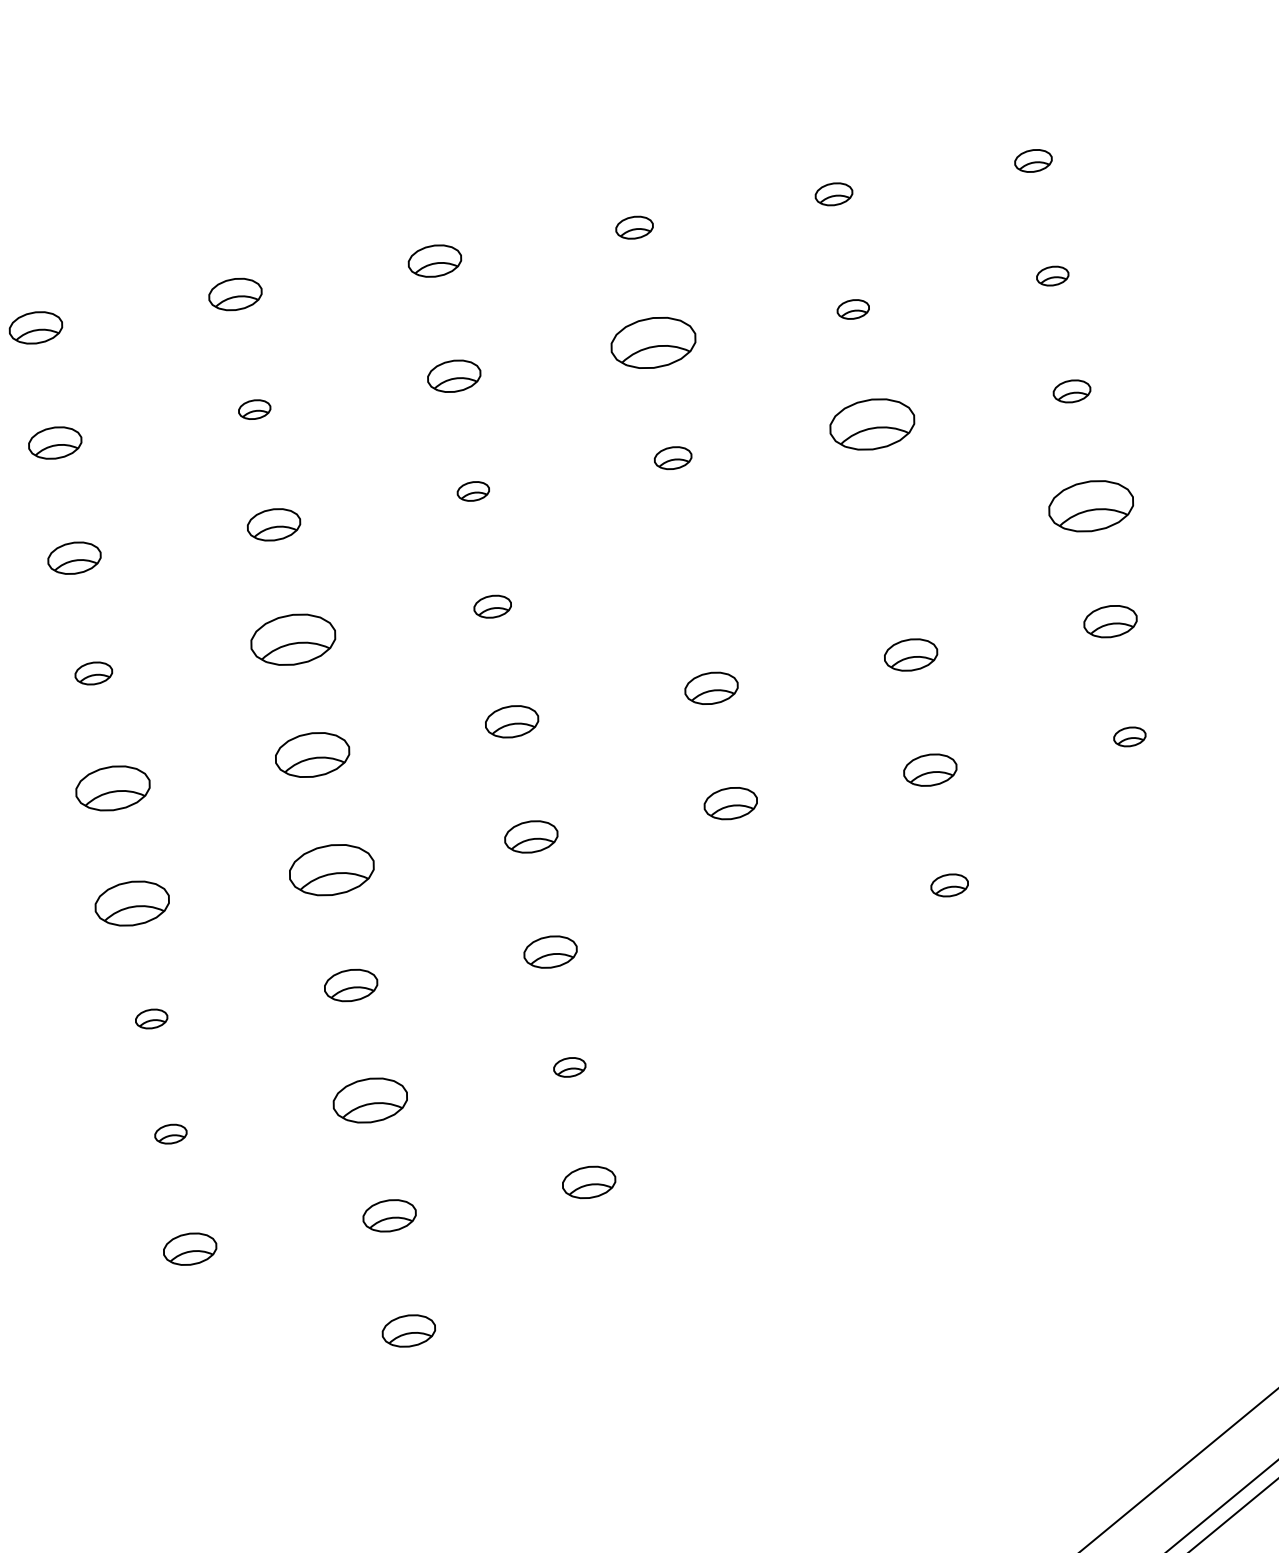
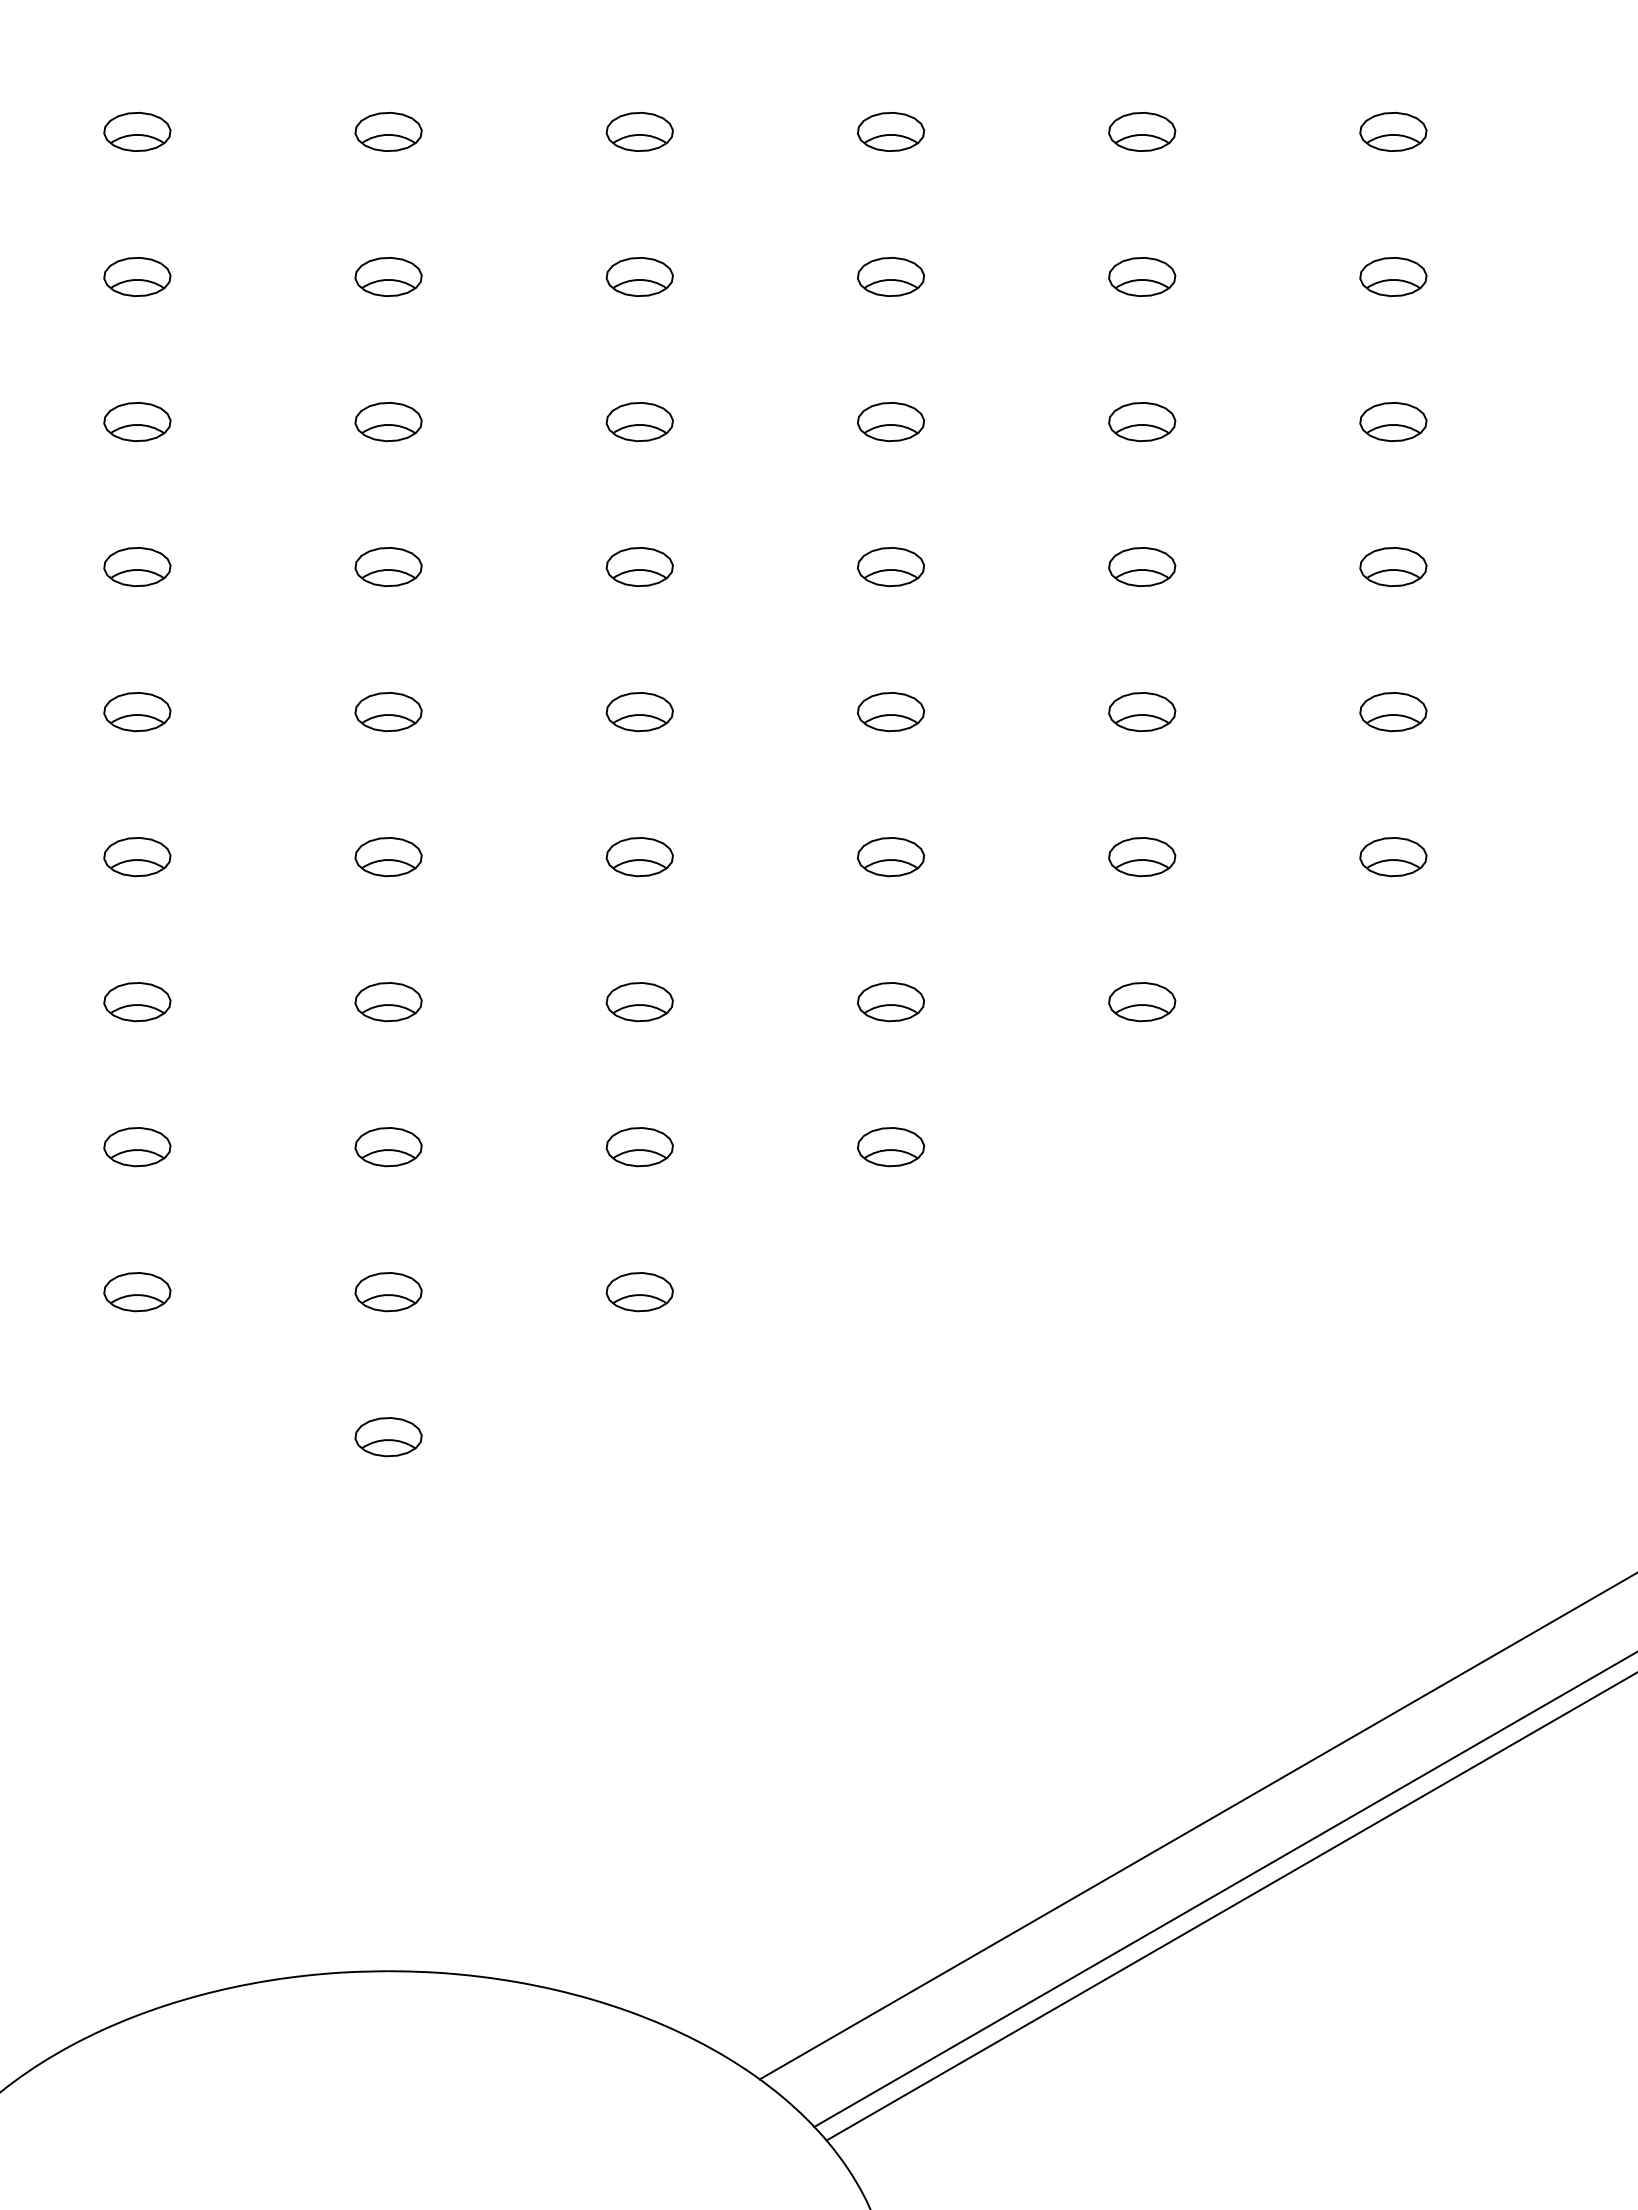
part: (1033, 160) -> (1393, 131), size x1.43
part: (834, 193) -> (1142, 131), size x1.43
part: (634, 227) -> (891, 131), size x1.43
part: (1052, 275) -> (1393, 276), size x1.67
part: (853, 309) -> (1142, 276), size x1.67
part: (654, 342) -> (891, 276), size x0.62
part: (1072, 391) -> (1393, 422), size x1.43
part: (254, 409) -> (388, 276), size x1.67
part: (872, 425) -> (1142, 422), size x0.62
part: (673, 458) -> (891, 422), size x1.43
part: (473, 491) -> (639, 421), size x1.67
part: (1091, 506) -> (1393, 567), size x0.62
part: (892, 540) -> (1142, 567), added
part: (692, 573) -> (891, 567), added
part: (492, 607) -> (639, 567), size x1.43
part: (293, 640) -> (388, 567), size x0.62
part: (93, 673) -> (137, 567), size x1.43
part: (1129, 737) -> (1393, 857), size x1.67
part: (312, 755) -> (388, 712), size x0.71
part: (113, 788) -> (137, 712), size x0.71
part: (331, 870) -> (388, 857), size x0.62
part: (949, 885) -> (1142, 1002), size x1.43
part: (132, 904) -> (137, 857), size x0.71
part: (750, 919) -> (891, 1002), added
part: (151, 1019) -> (137, 1002), size x1.67
part: (769, 1034) -> (891, 1147), added
part: (569, 1067) -> (639, 1147), size x1.67
part: (370, 1101) -> (388, 1147), size x0.71
part: (171, 1134) -> (137, 1147), size x1.67

